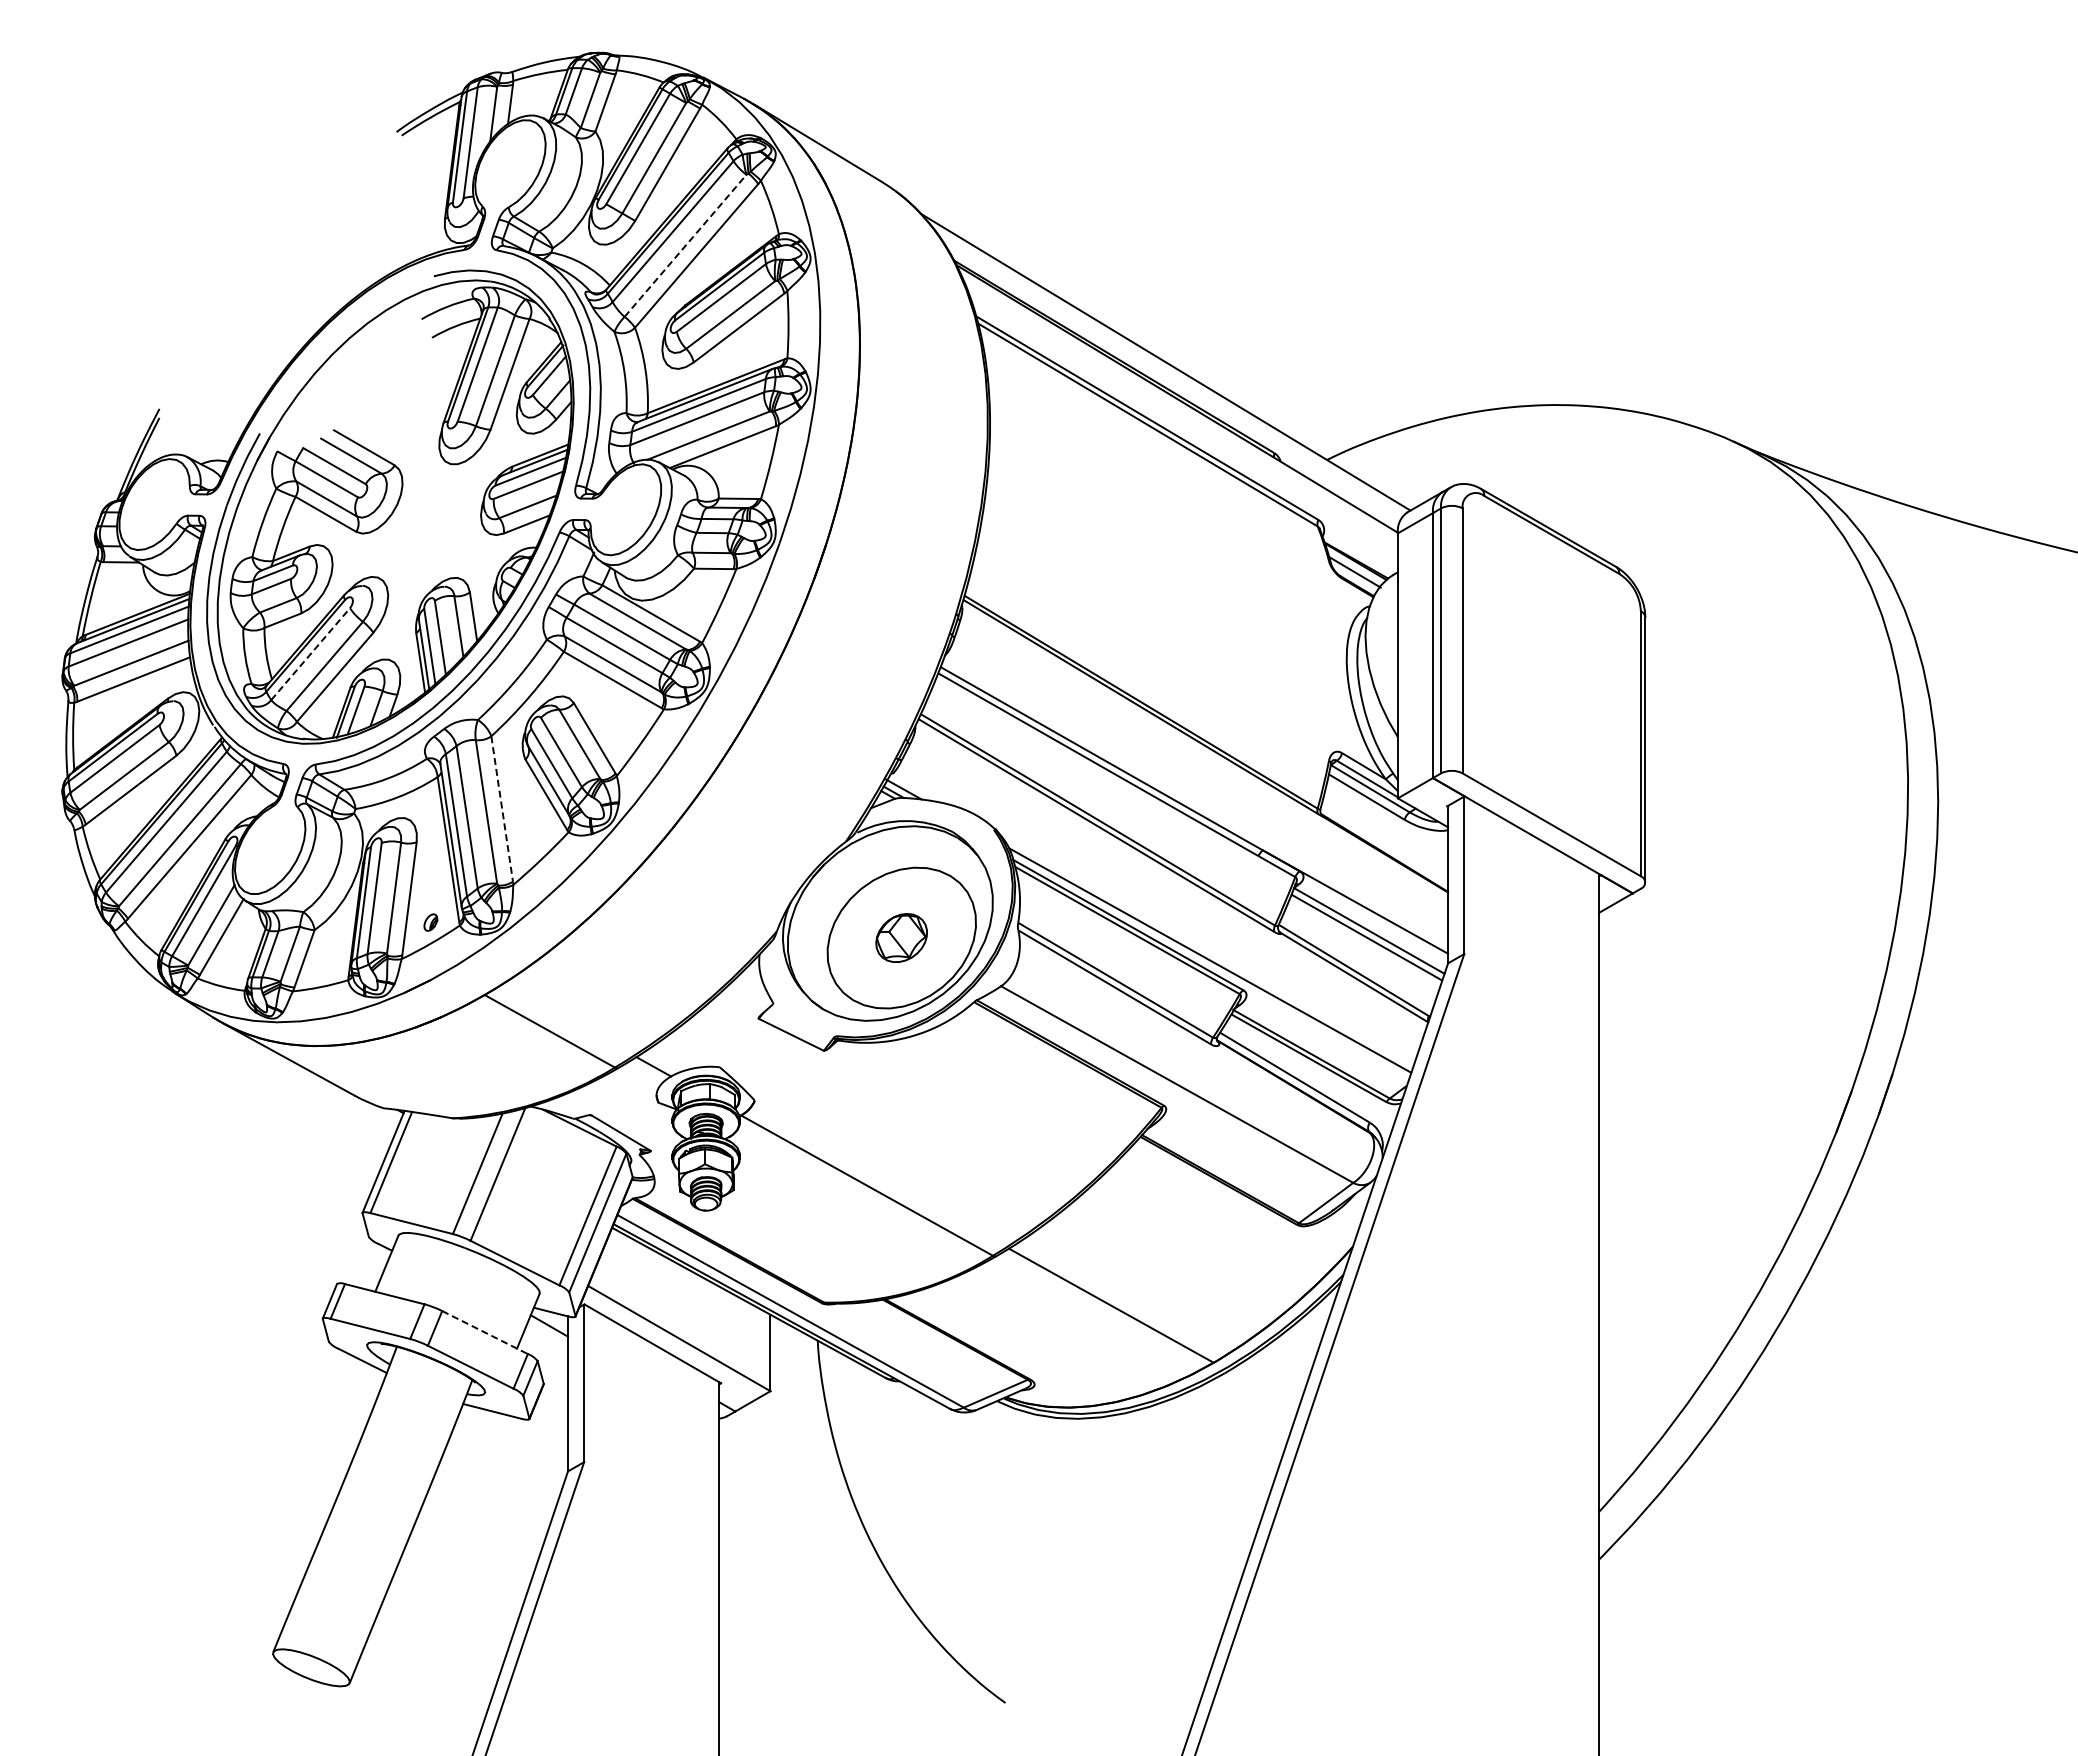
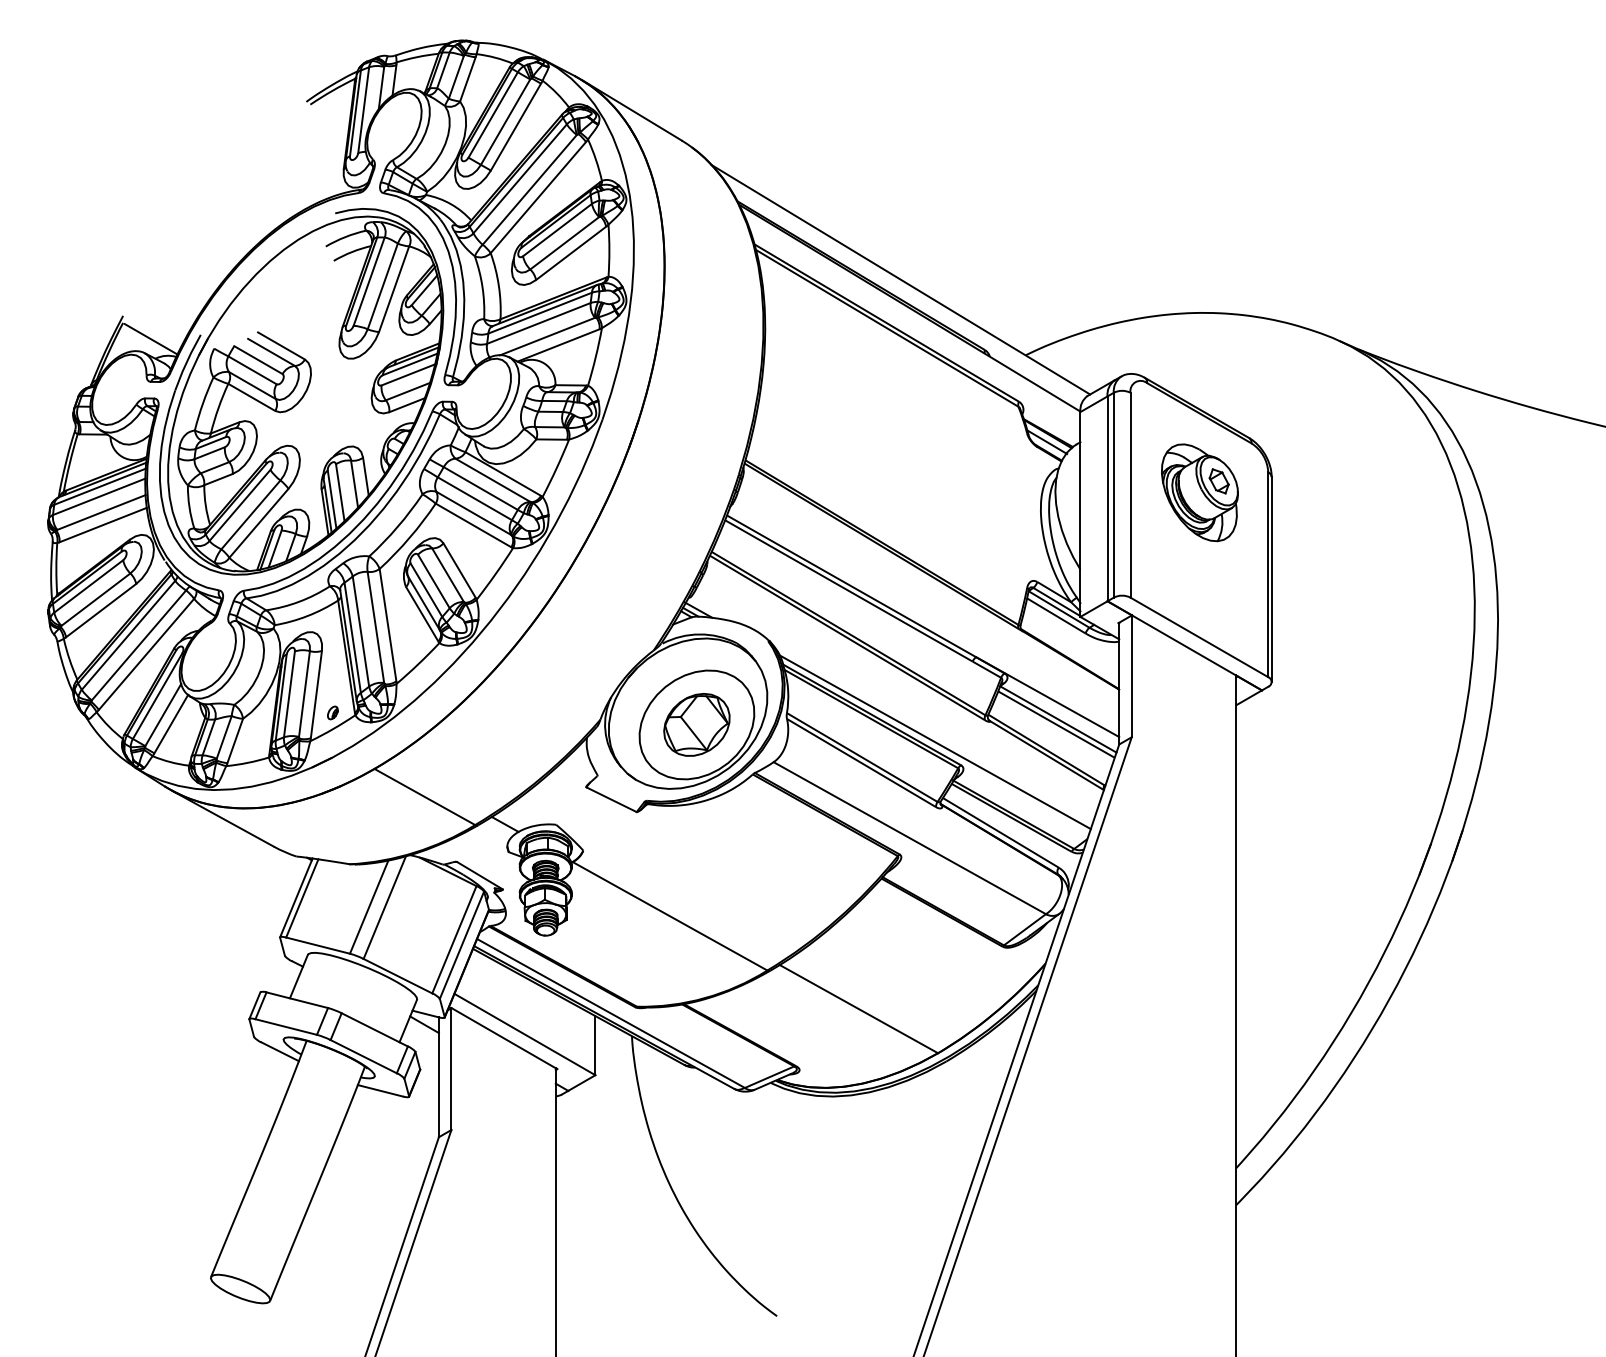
line: (685, 245) -> (529, 189), dashed -> solid
line: (195, 438) -> (150, 338), added
part: (1552, 637) -> (1199, 492), added
line: (310, 654) -> (239, 505), dashed -> solid
line: (502, 809) -> (388, 625), dashed -> solid
part: (901, 937) -> (696, 724), size x1.67
line: (485, 1332) -> (375, 1029), dashed -> solid

